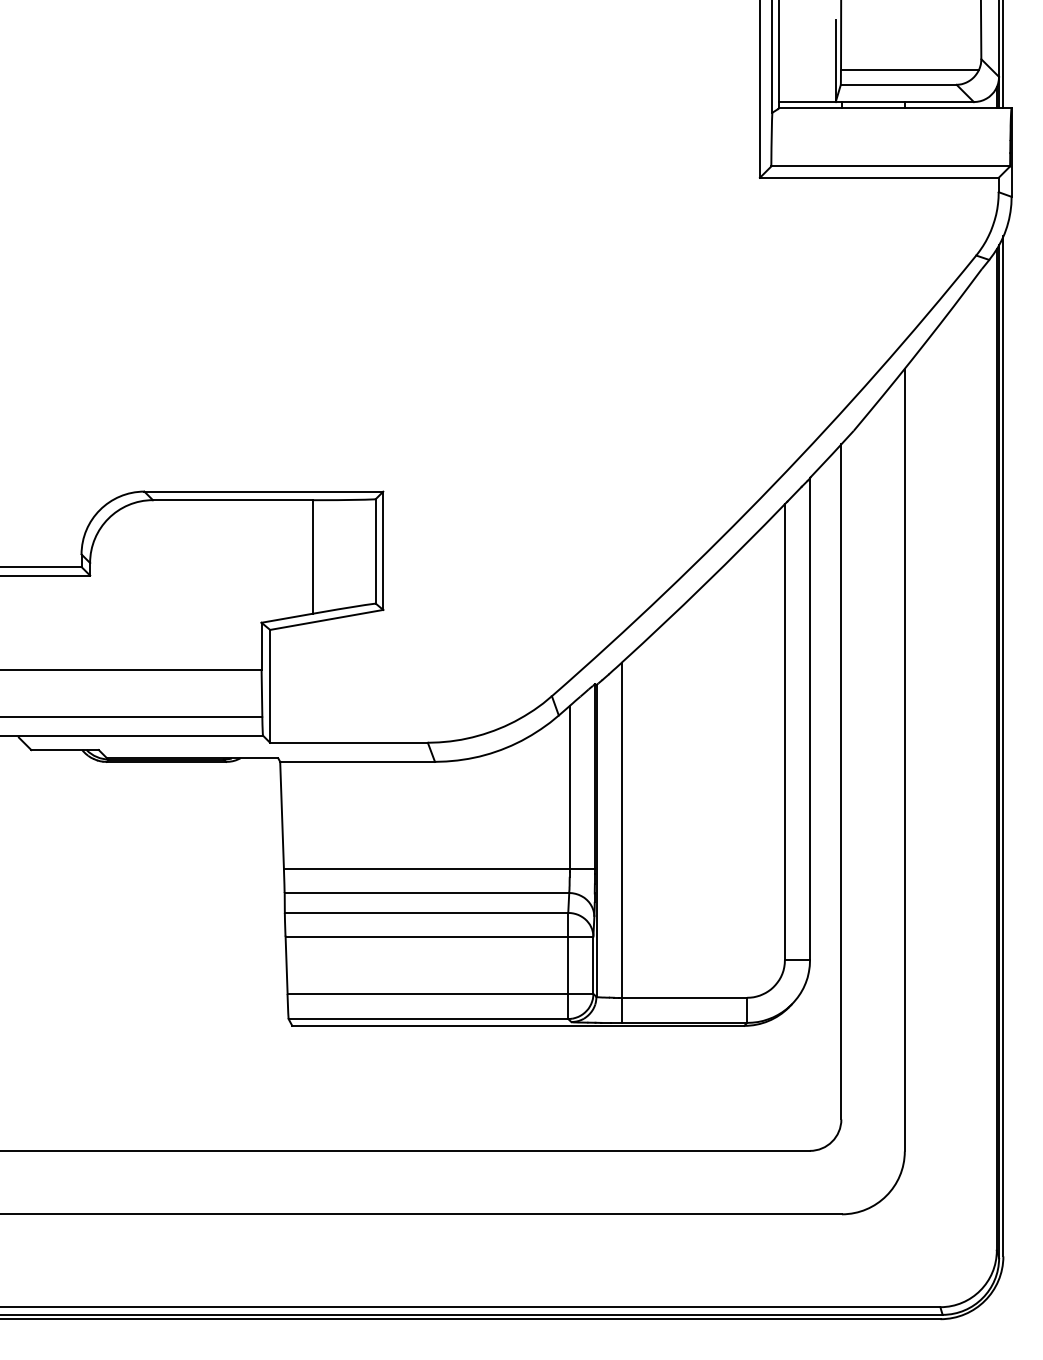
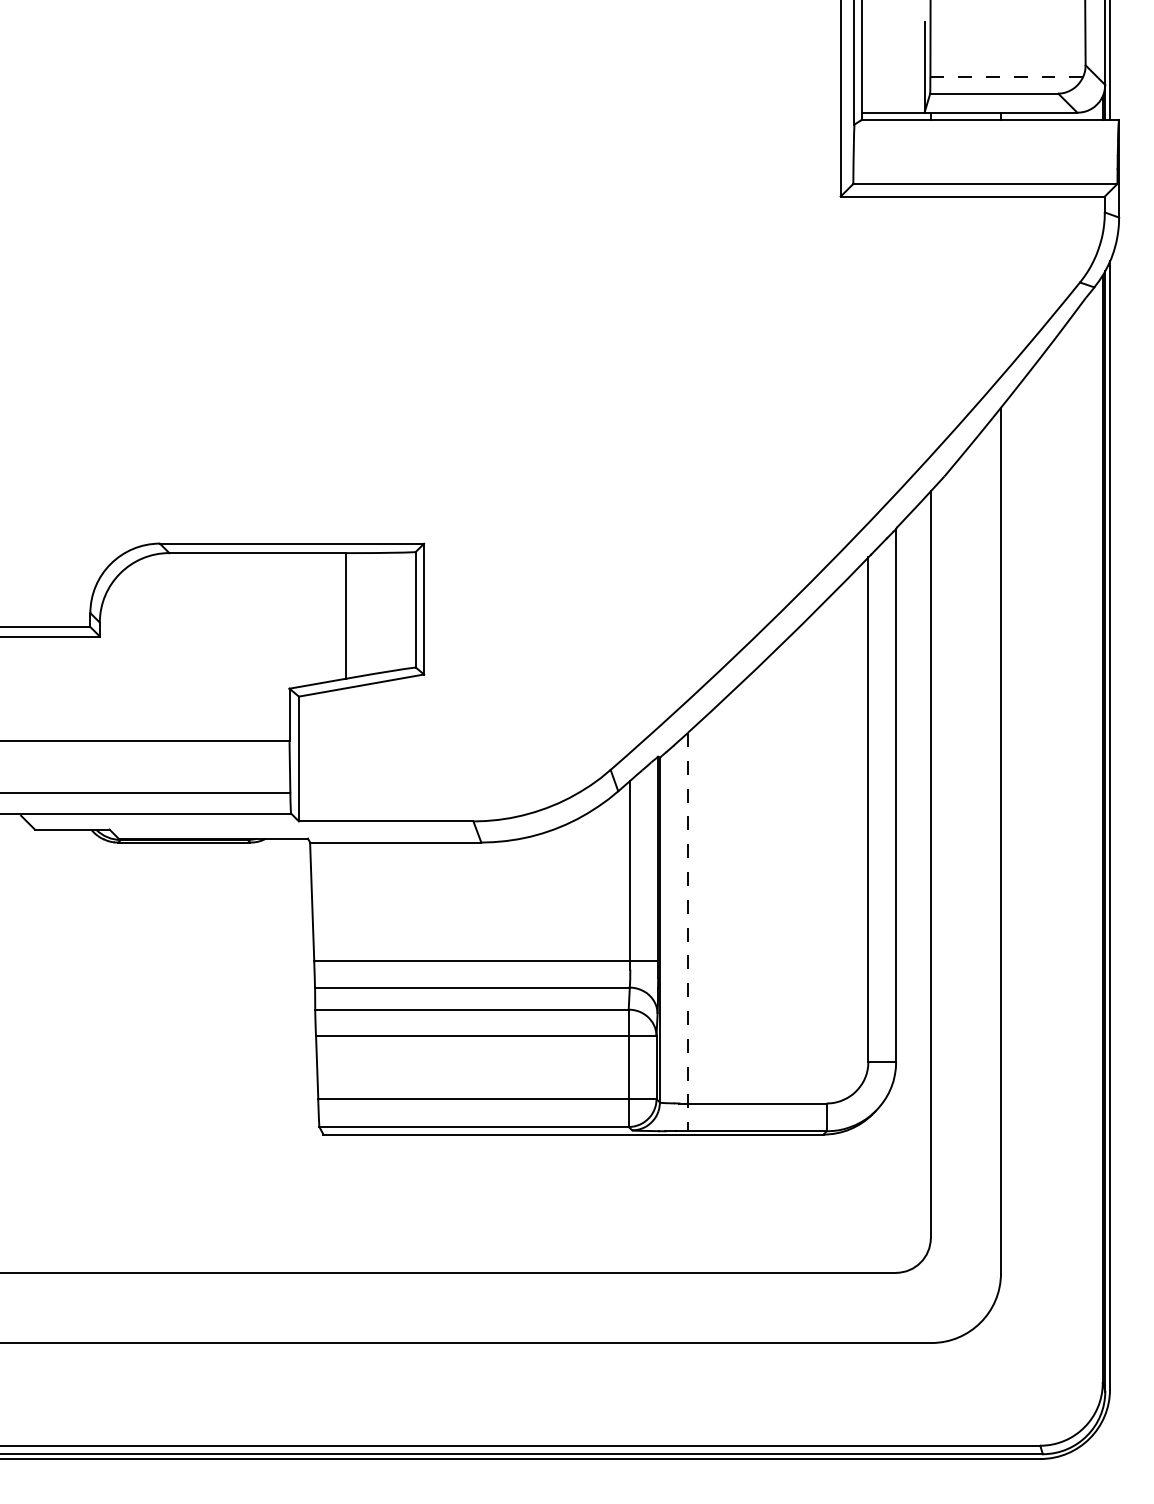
line: (909, 69) -> (1006, 76), solid -> dashed
line: (621, 843) -> (687, 932), solid -> dashed

